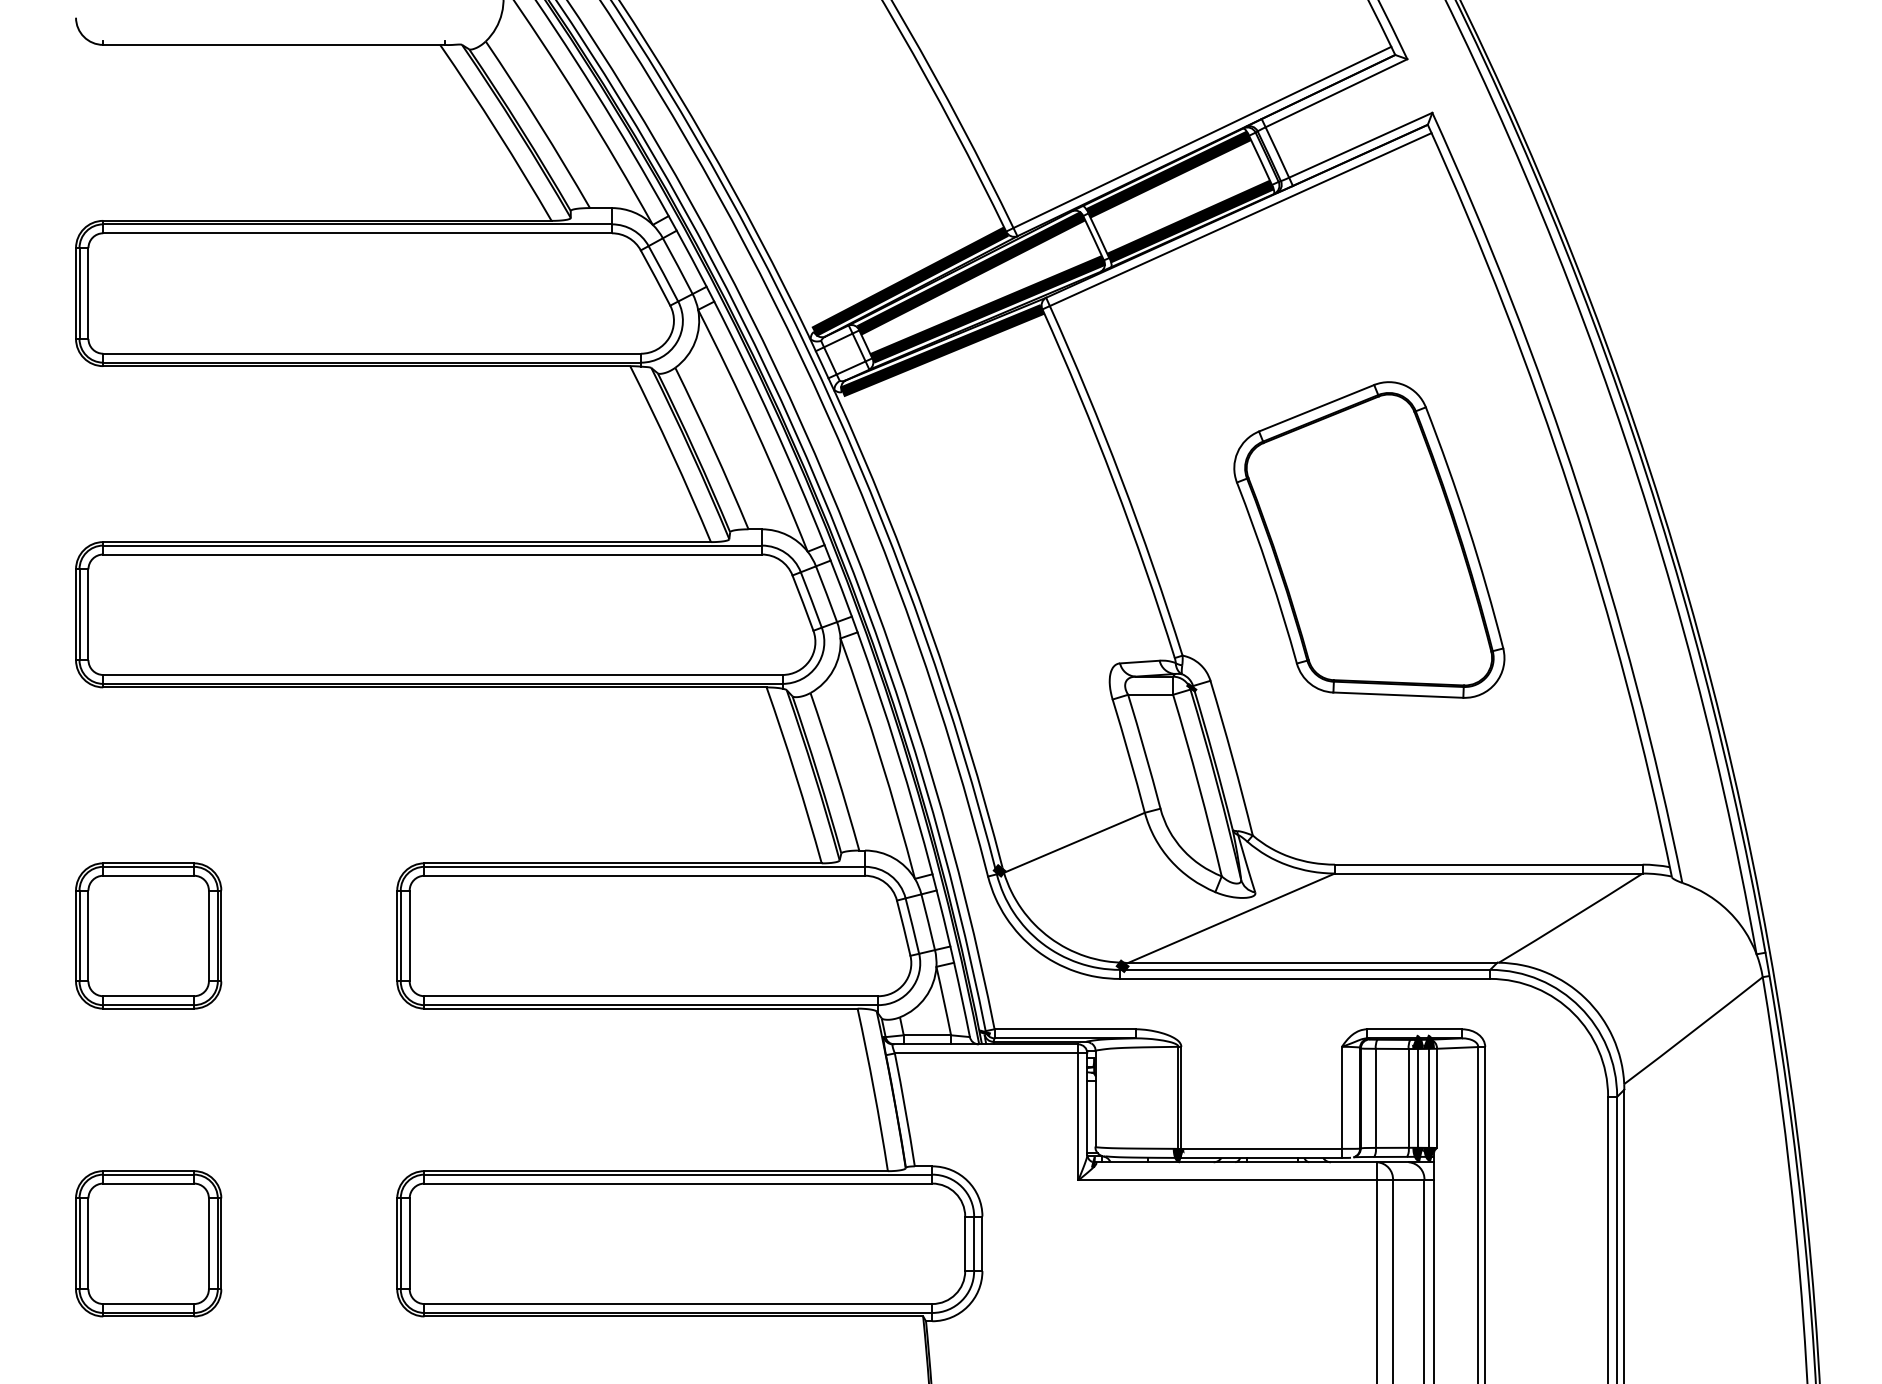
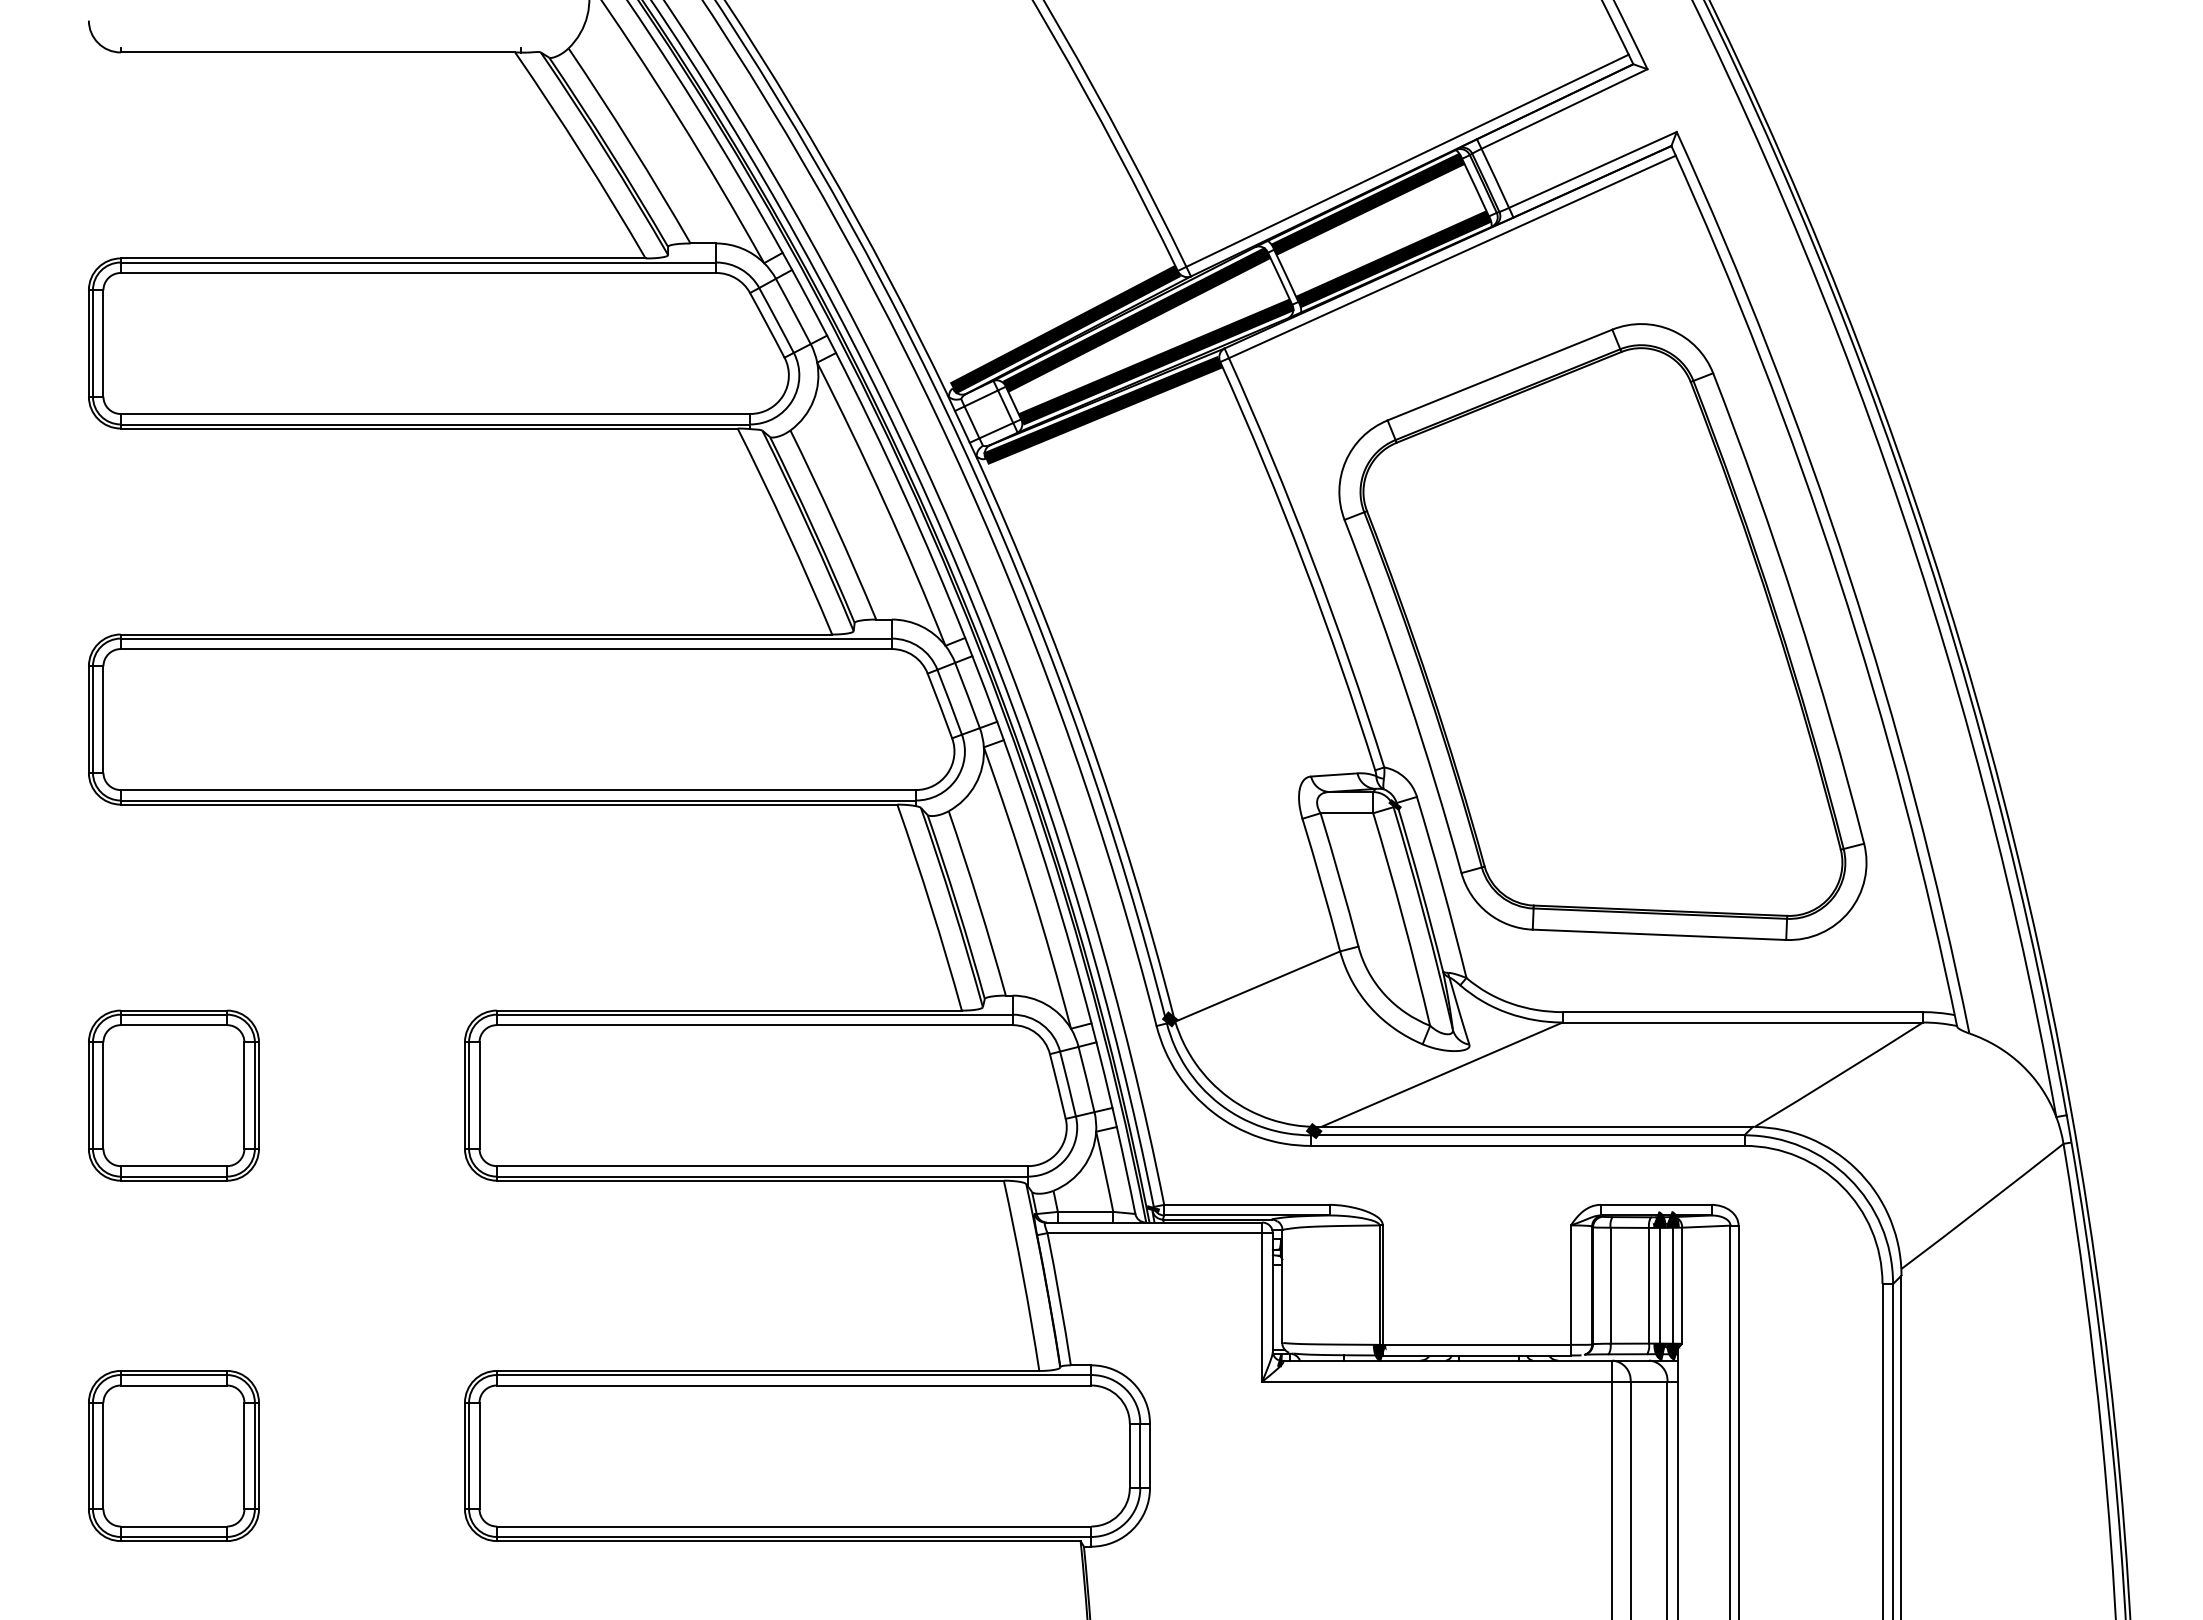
part: (1369, 539) -> (1603, 631), size x1.67

